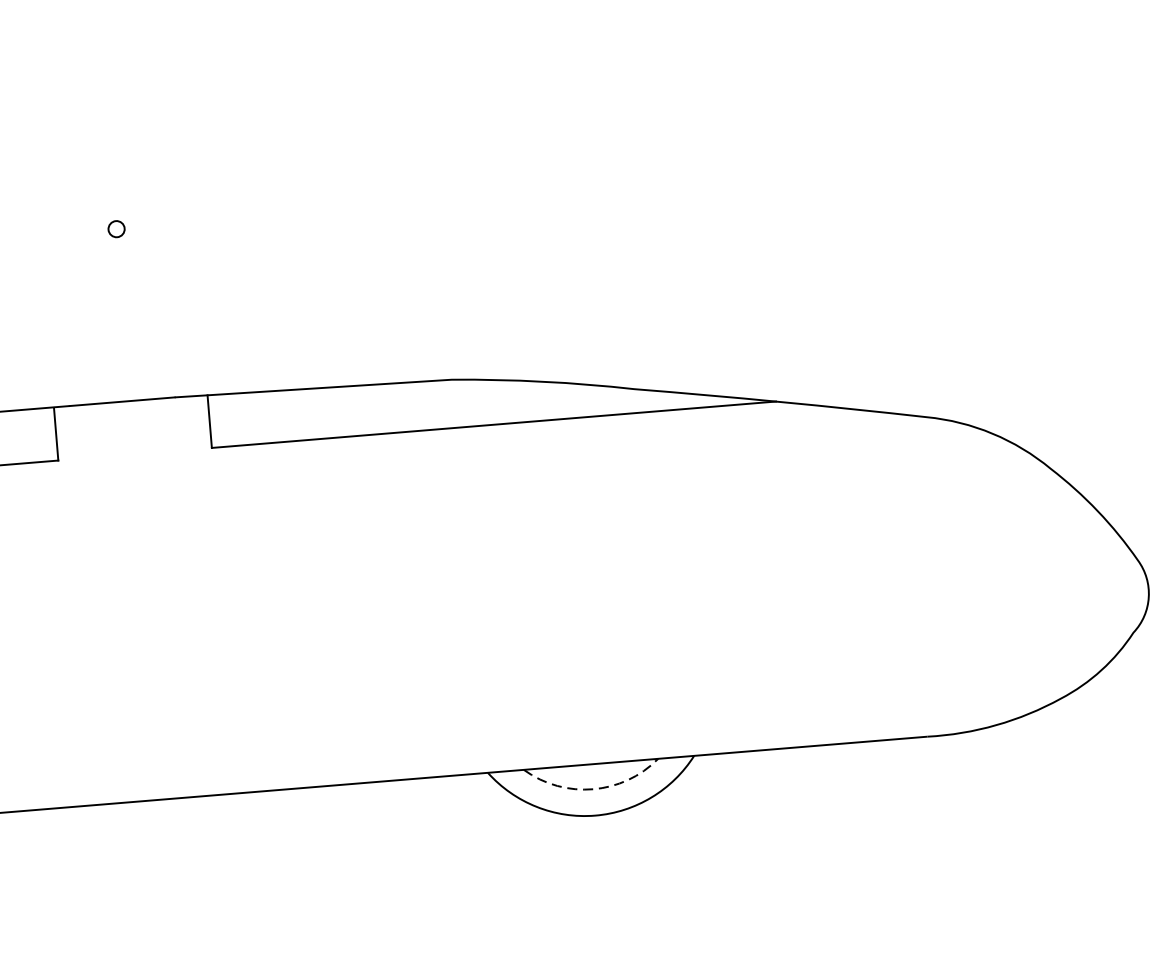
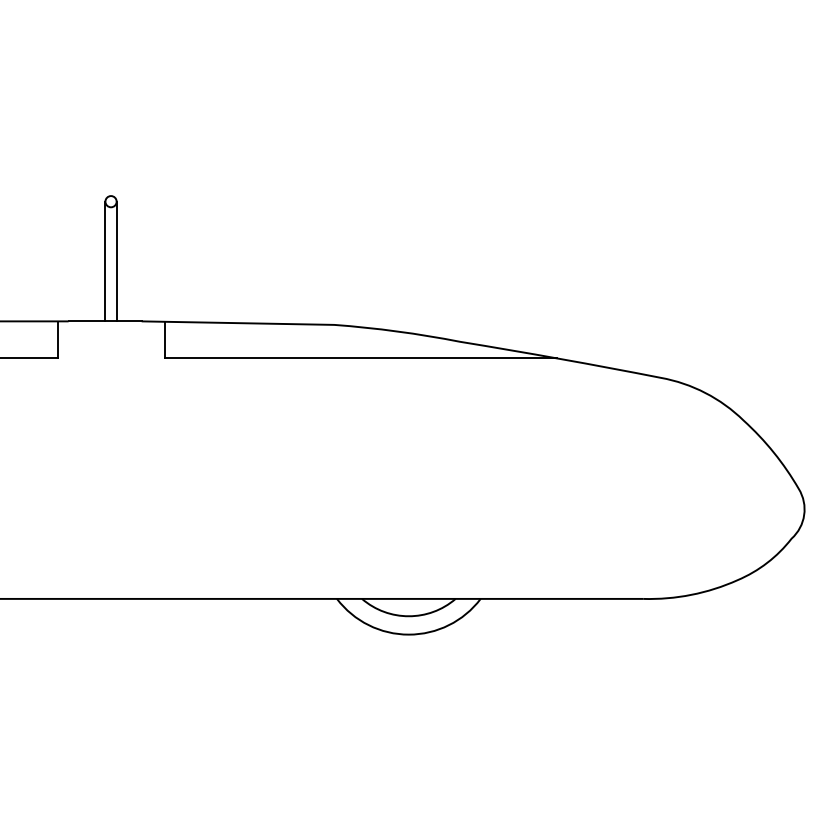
line: (131, 314) -> (116, 261), added
line: (115, 315) -> (105, 261), added
arc: (592, 789) -> (408, 616), dashed -> solid

